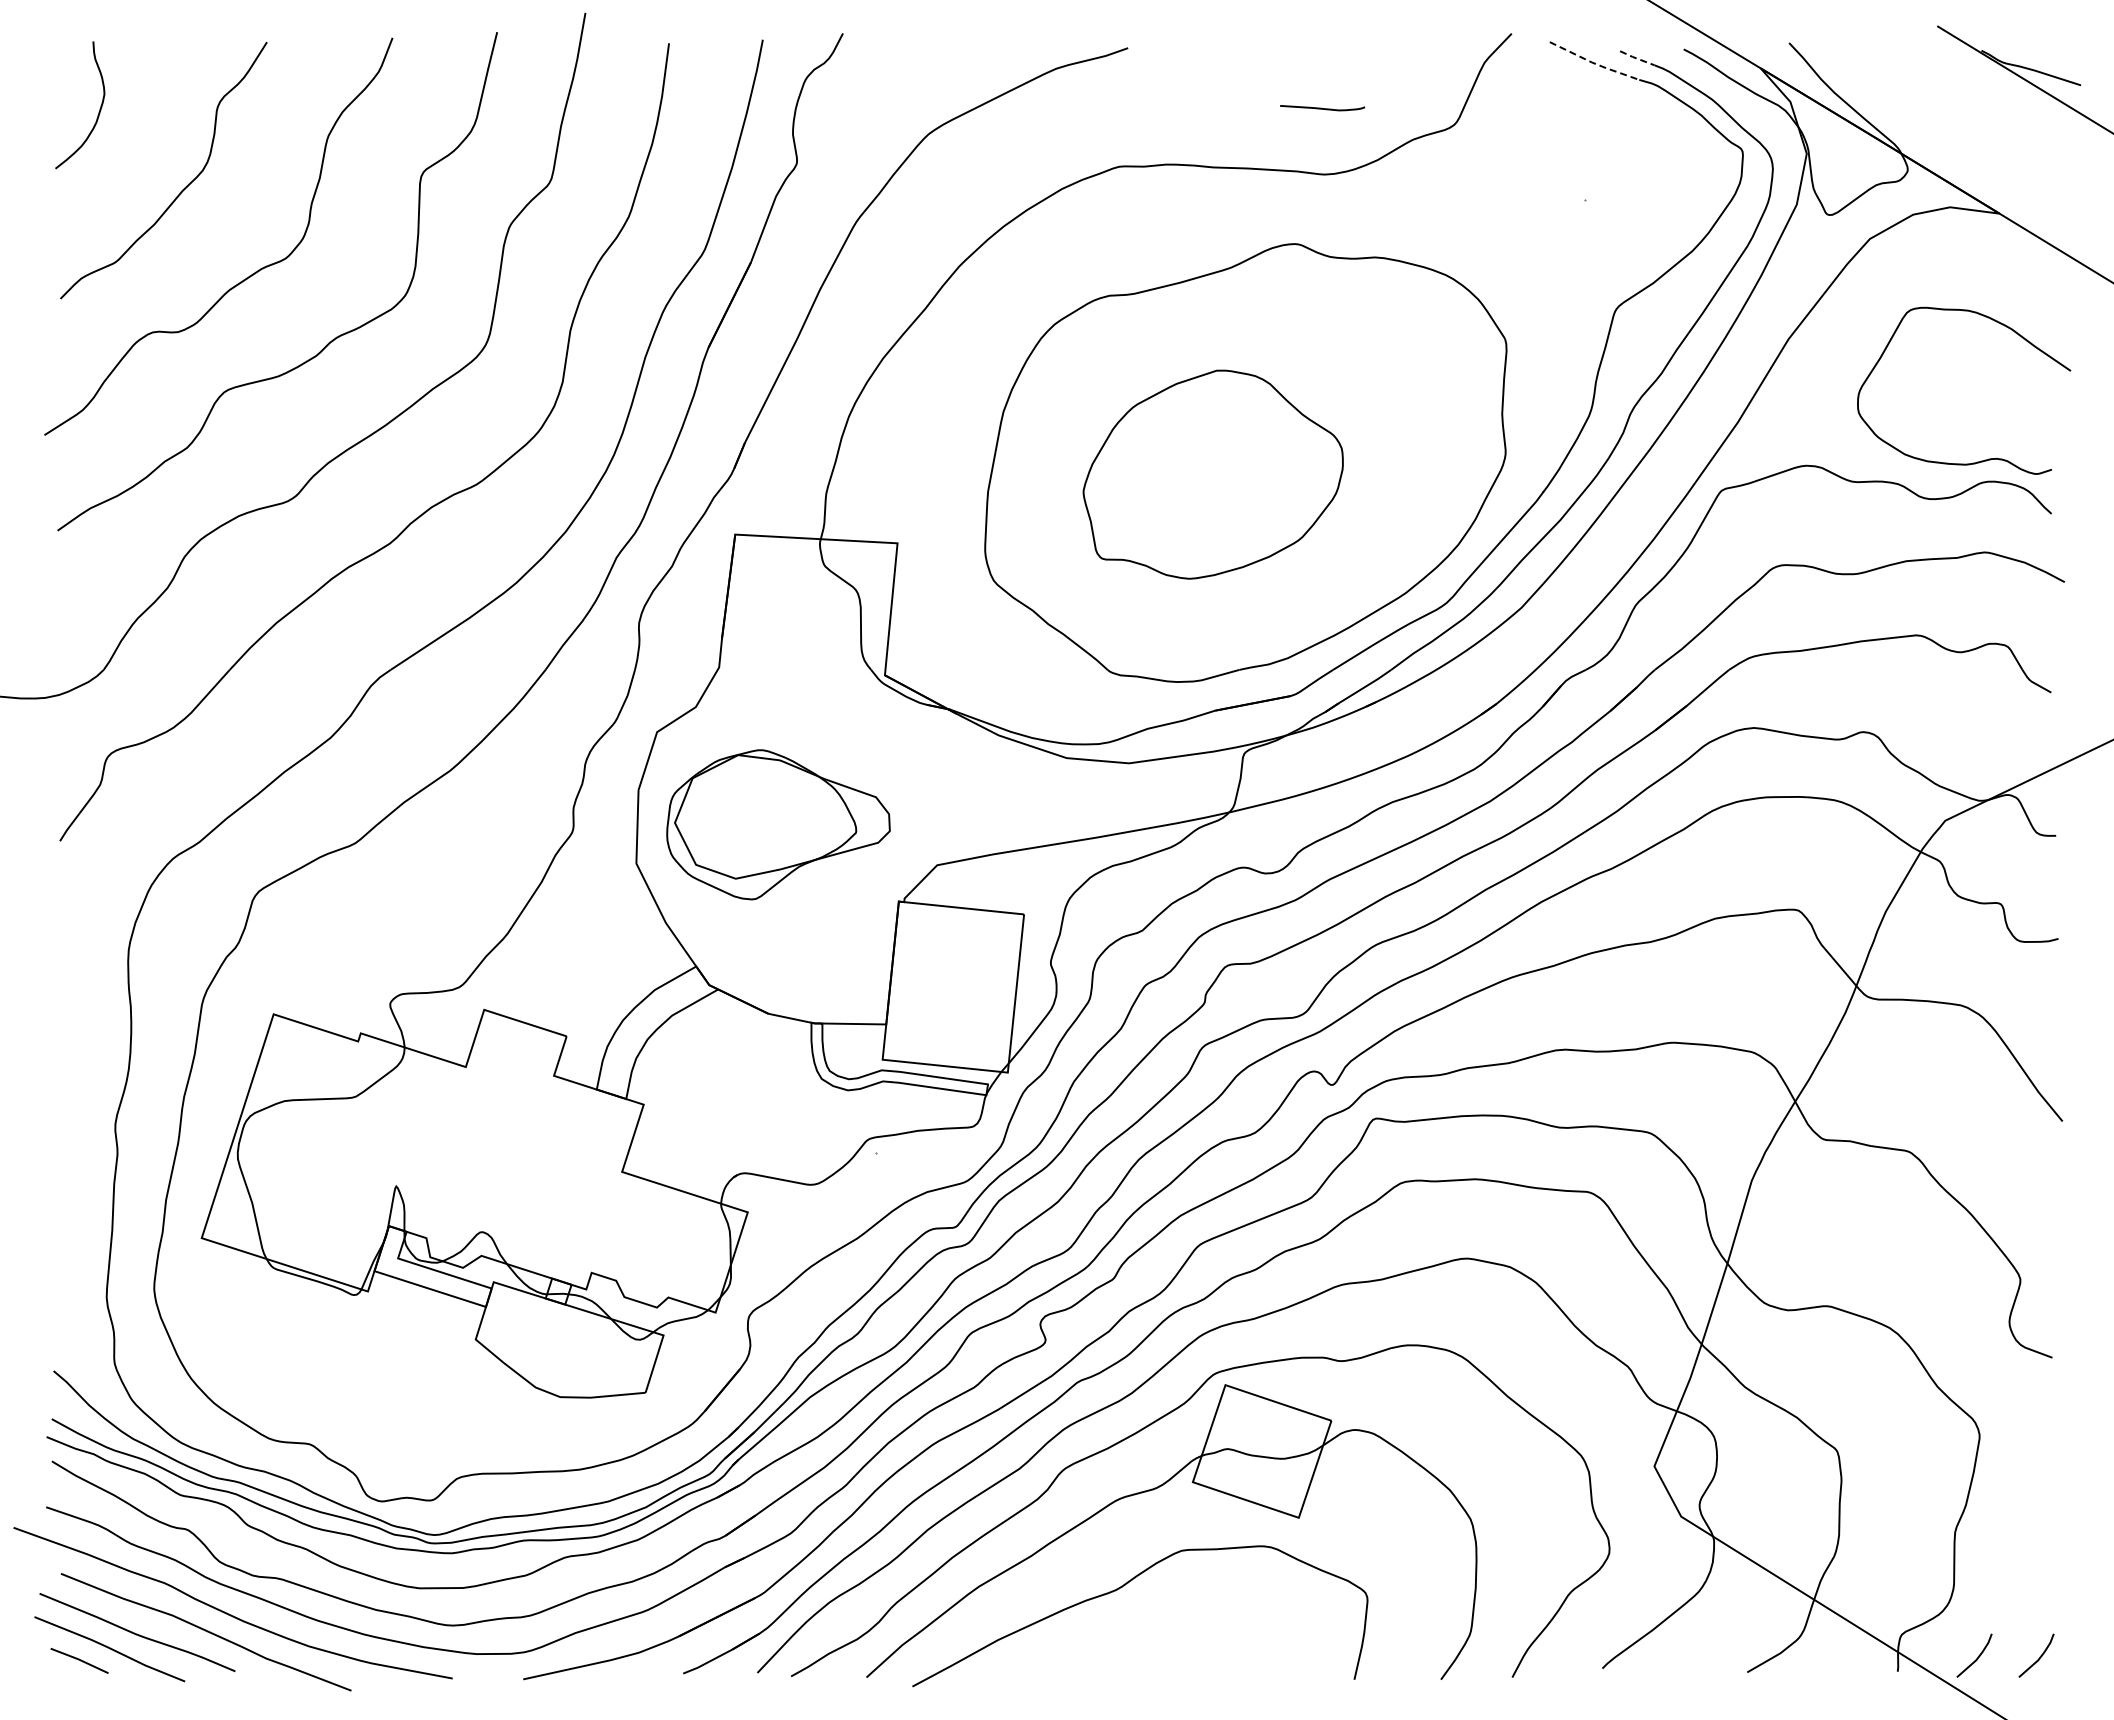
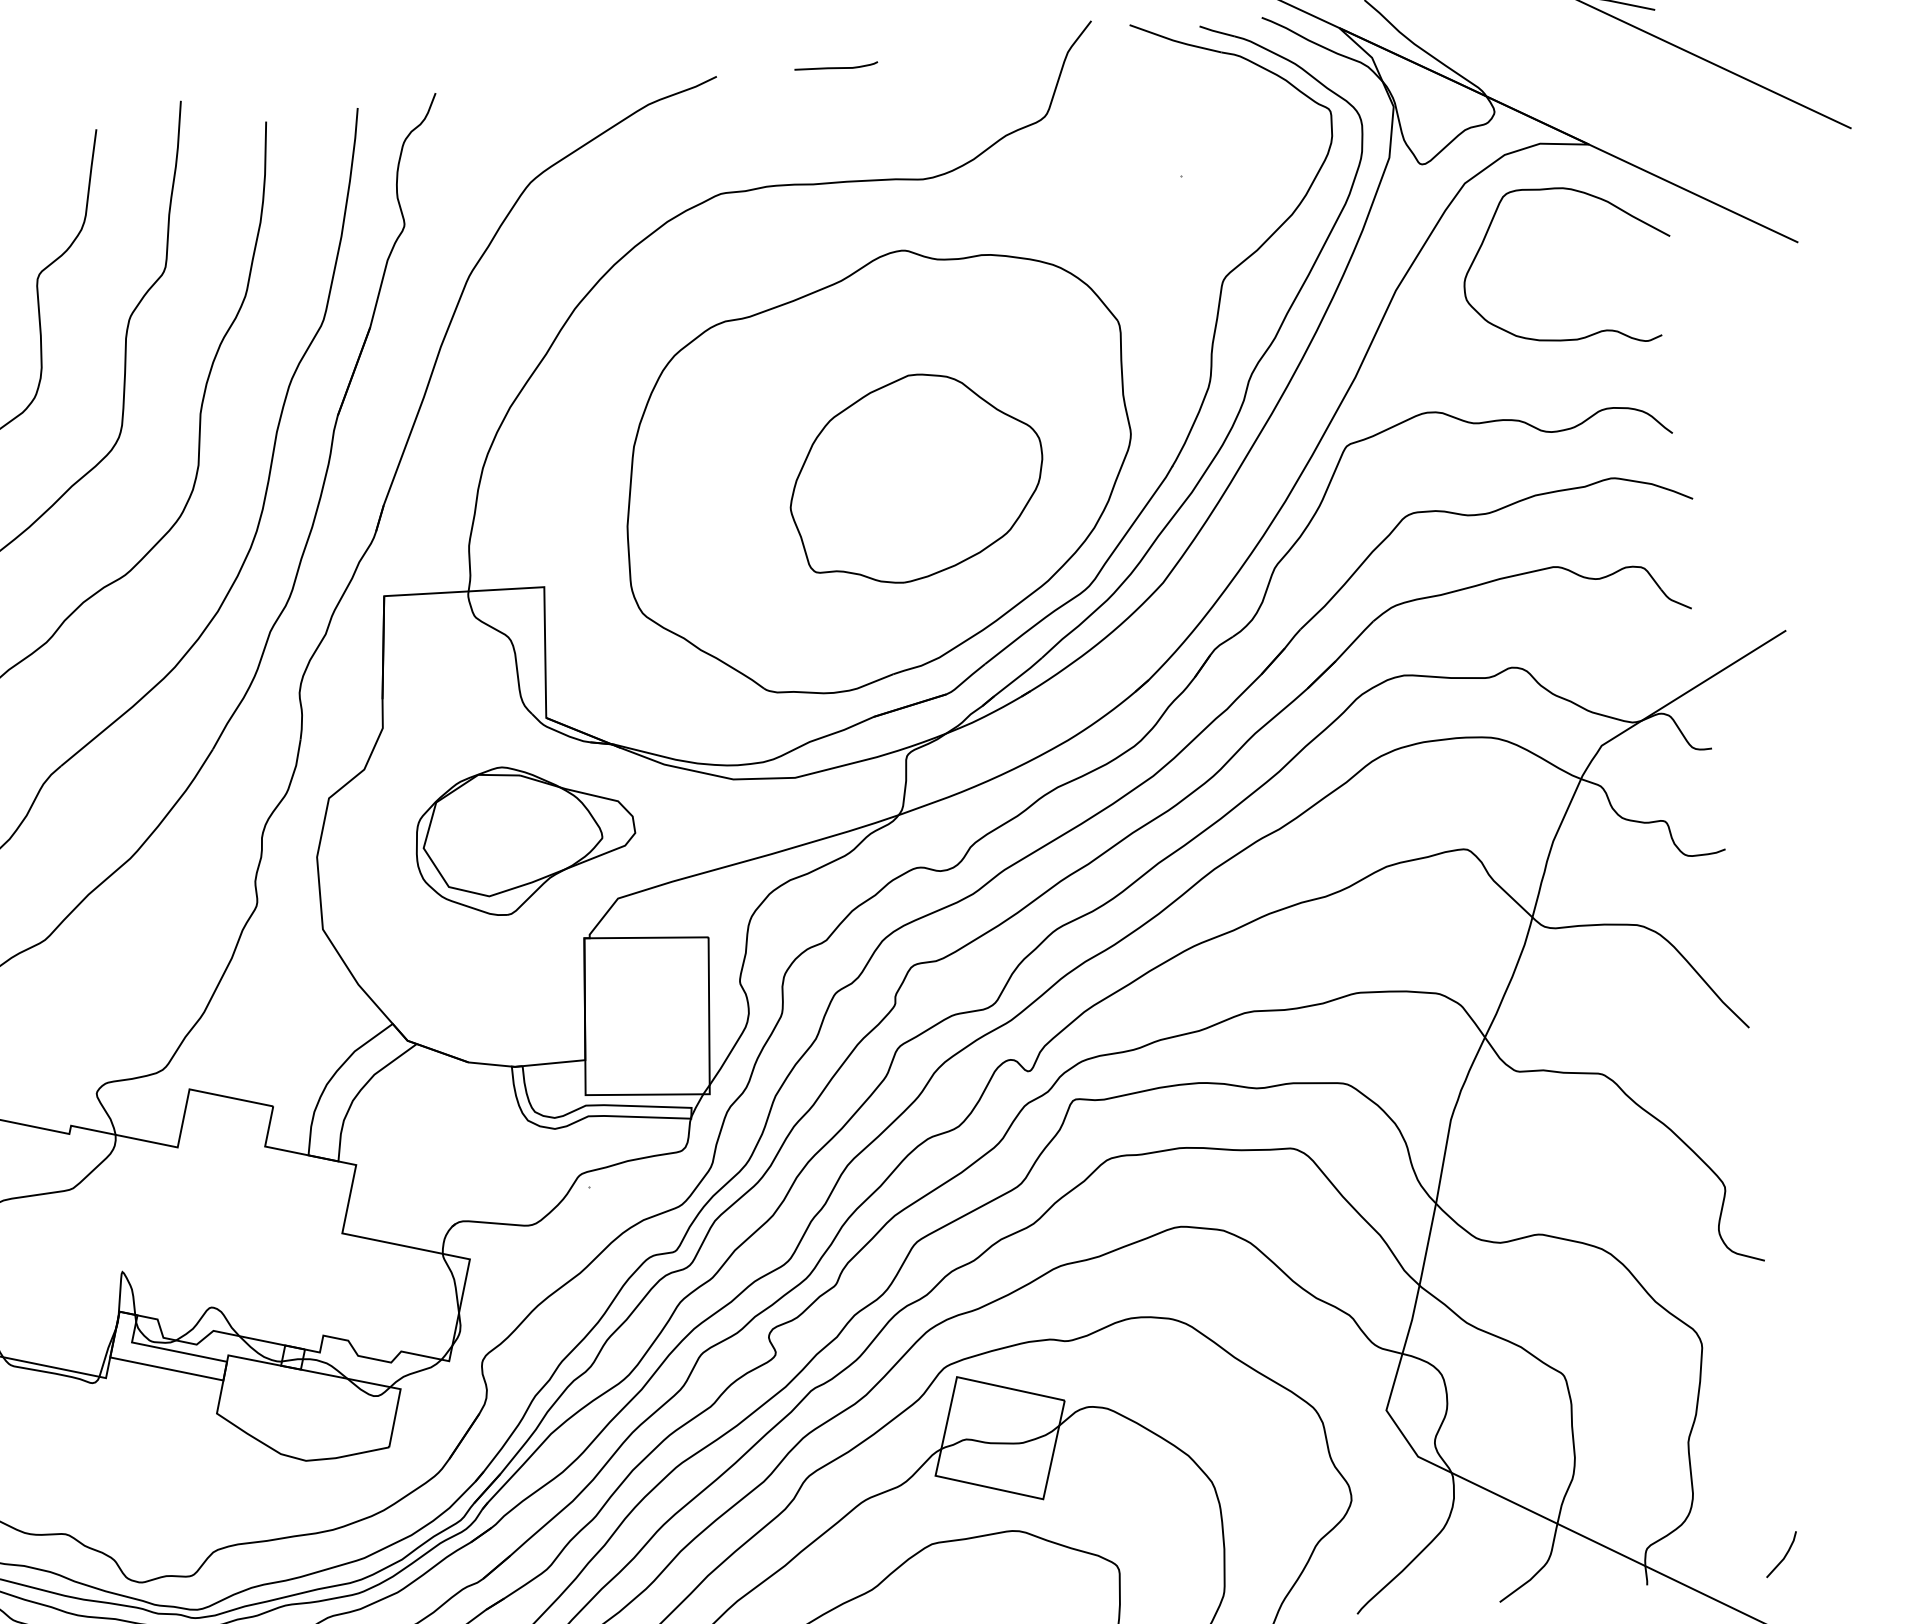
line: (1637, 58) -> (1217, 31), dashed -> solid
line: (1593, 63) -> (1174, 41), dashed -> solid
curve: (1322, 108) -> (836, 67), moved
curve: (1981, 460) -> (1592, 333), moved
part: (1212, 474) -> (915, 477), moved
part: (778, 824) -> (525, 838), moved
line: (1977, 1656) -> (1723, 1561), removed

